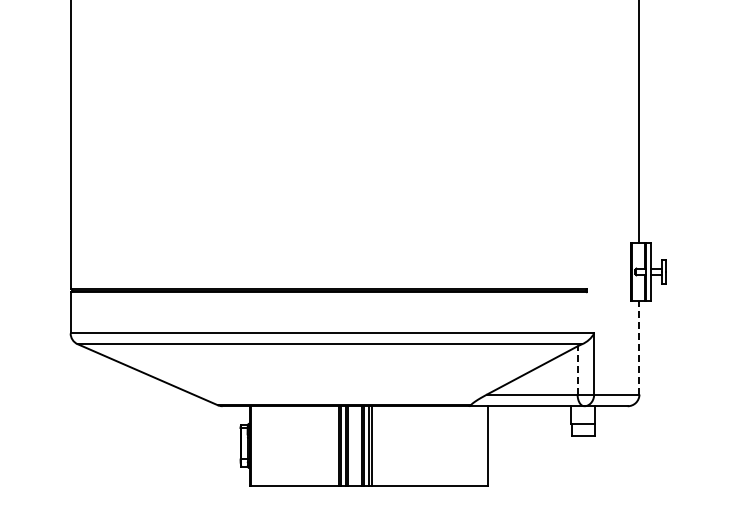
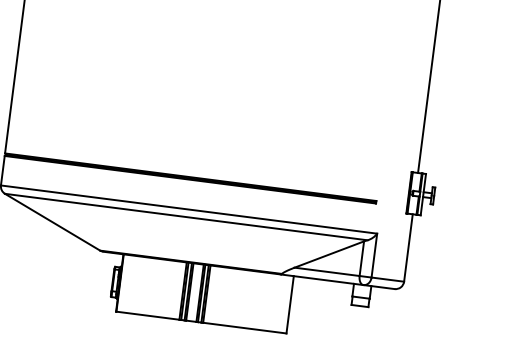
line: (639, 347) -> (408, 247), dashed -> solid
line: (577, 369) -> (361, 258), dashed -> solid

